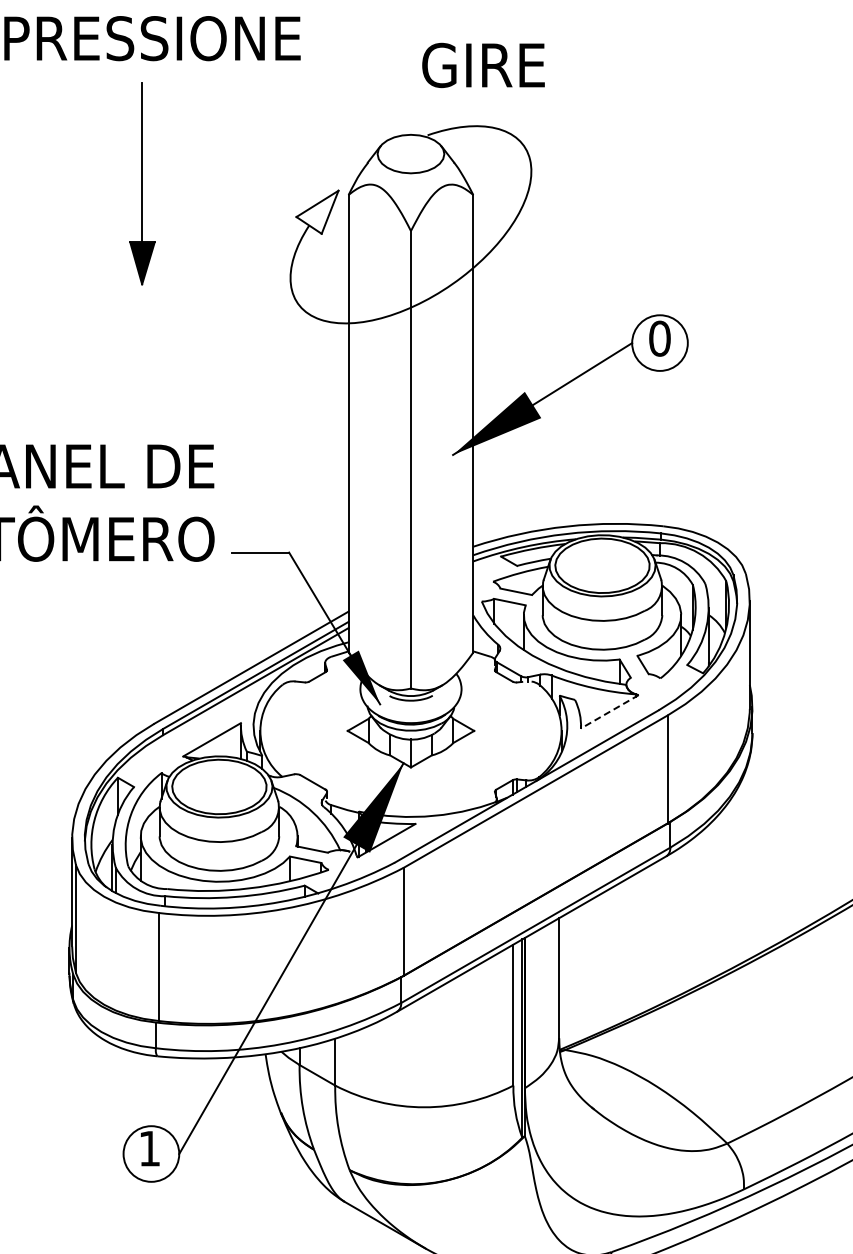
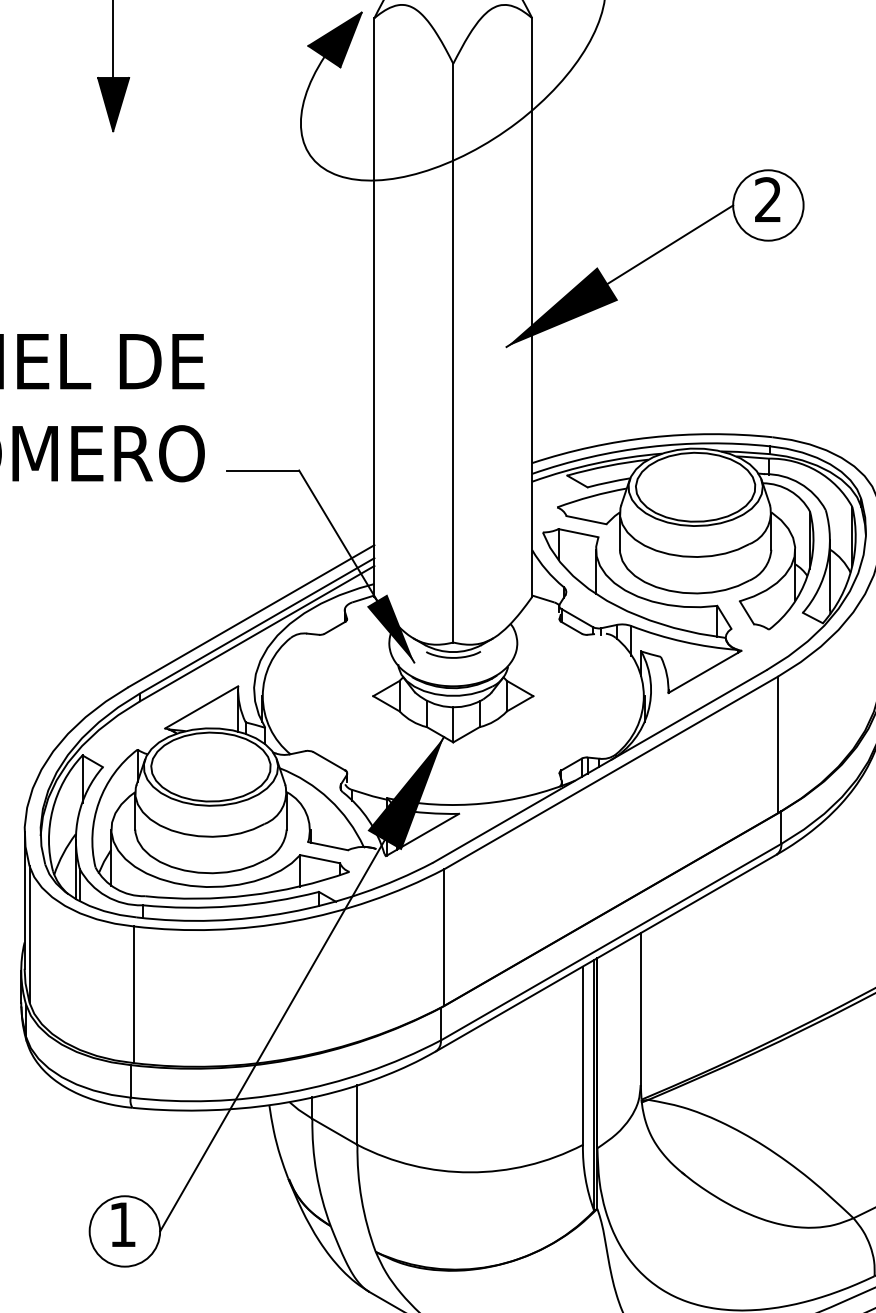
fill: (317, 211) -> (335, 38), added
text: (659, 338) -> (767, 199), 0 -> 2
line: (609, 712) -> (704, 672), dashed -> solid

